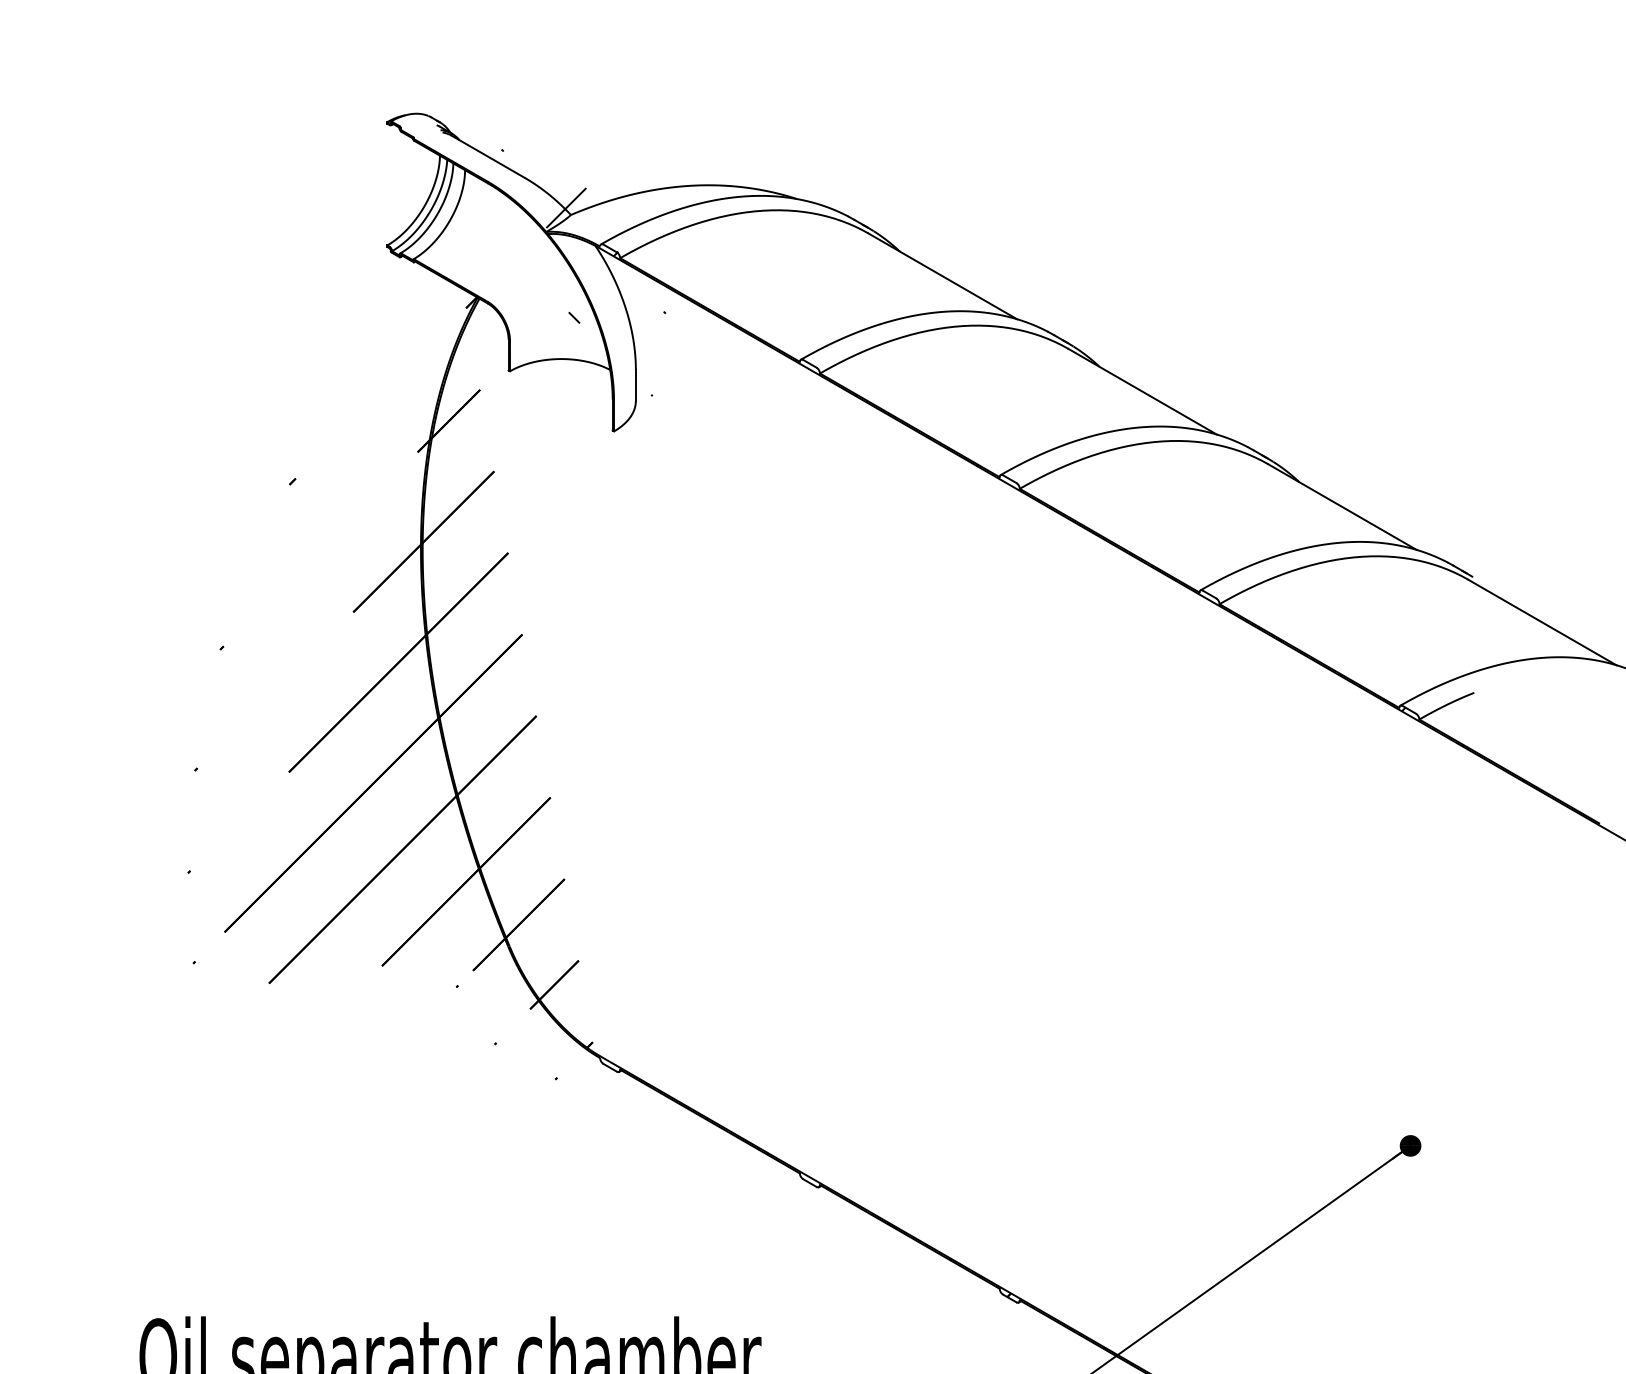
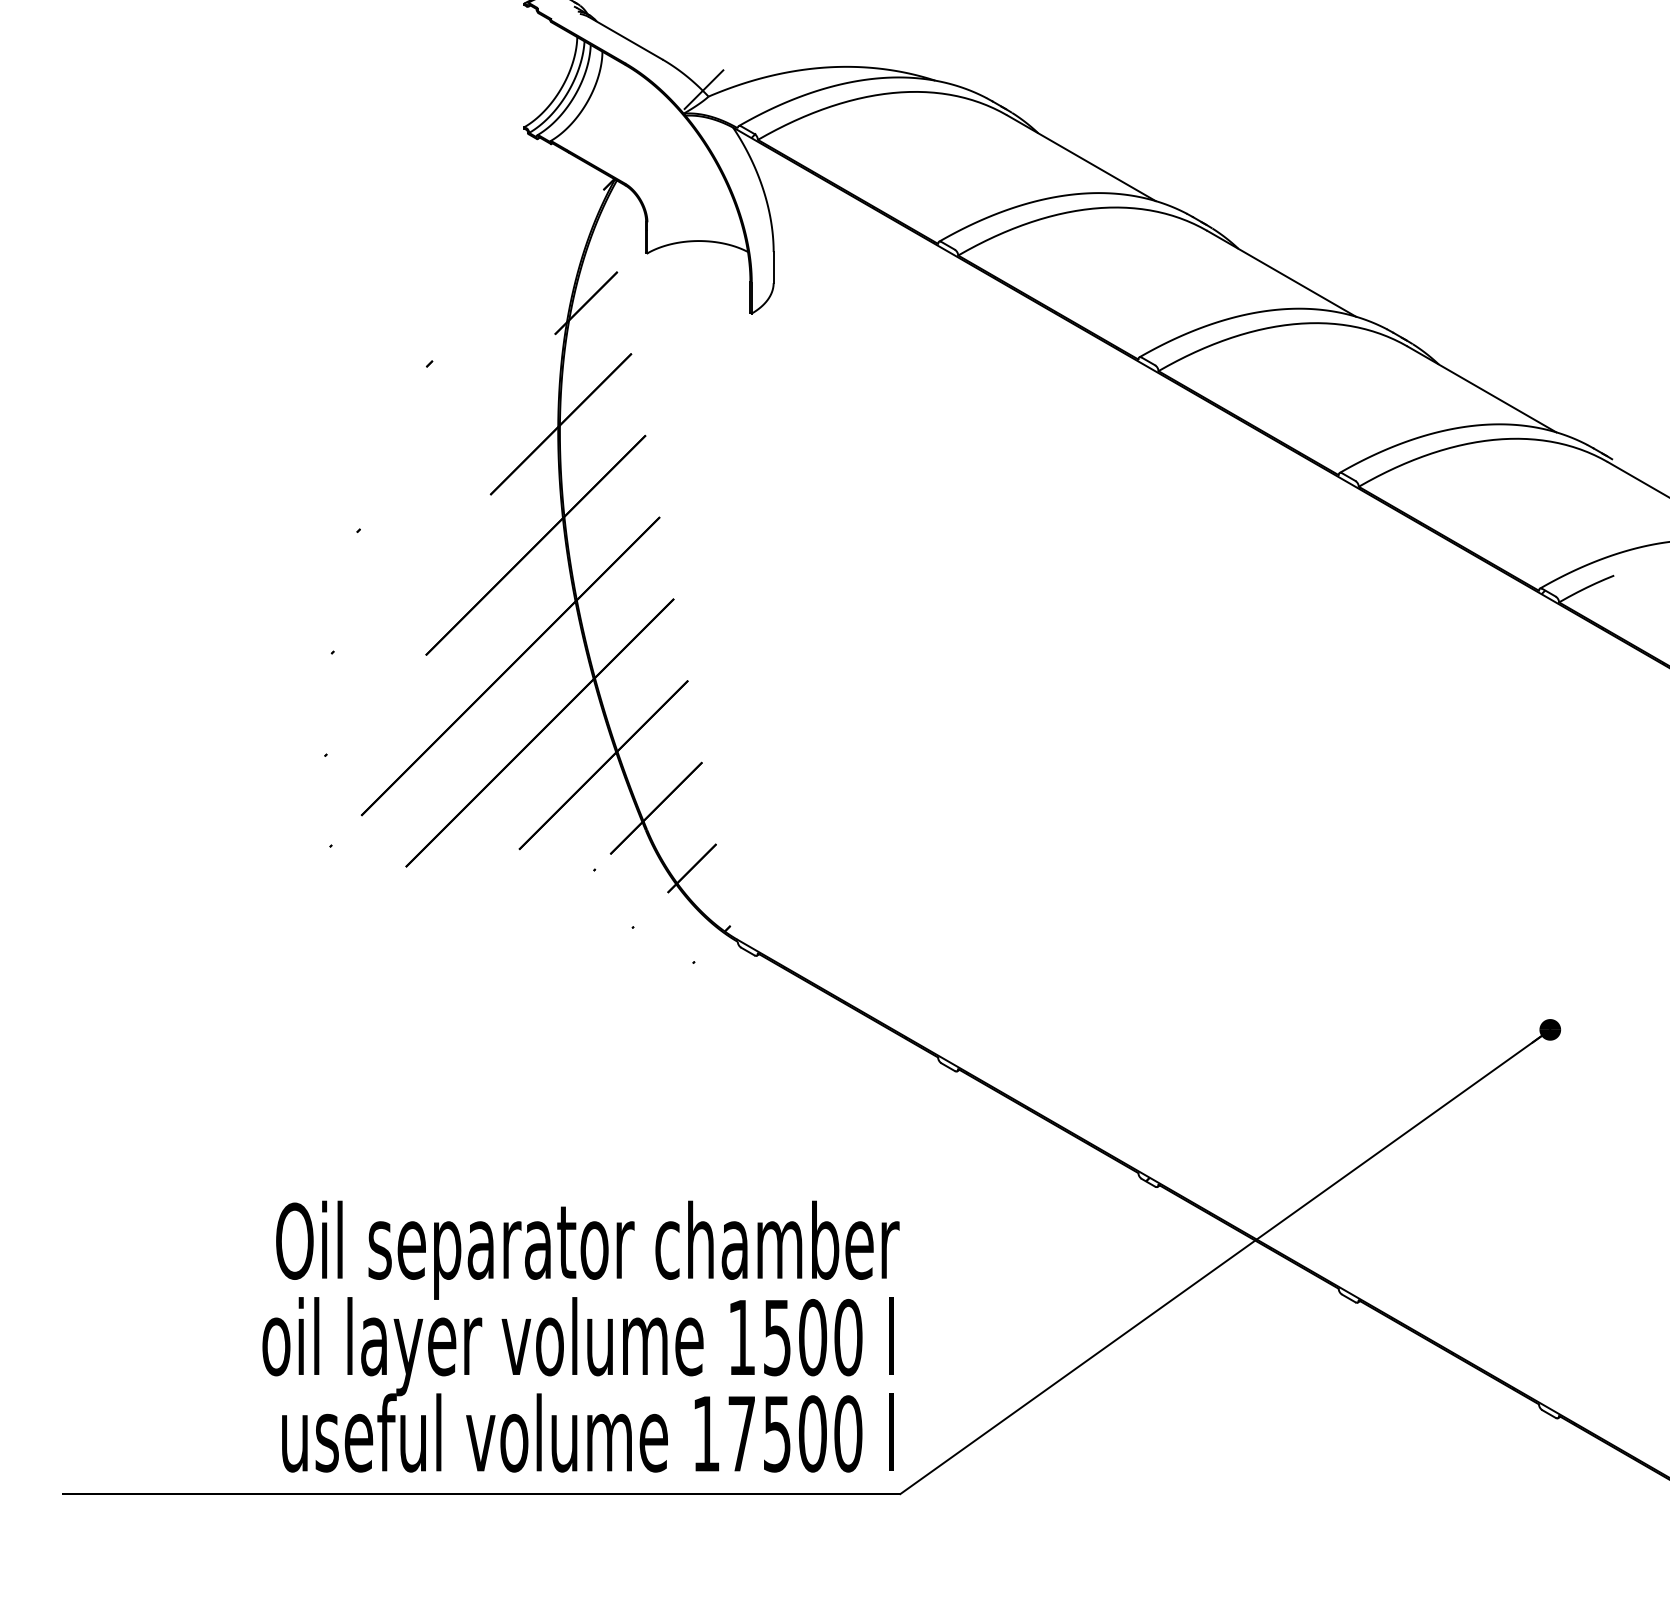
hatch: (583, 272) -> (721, 154), removed

